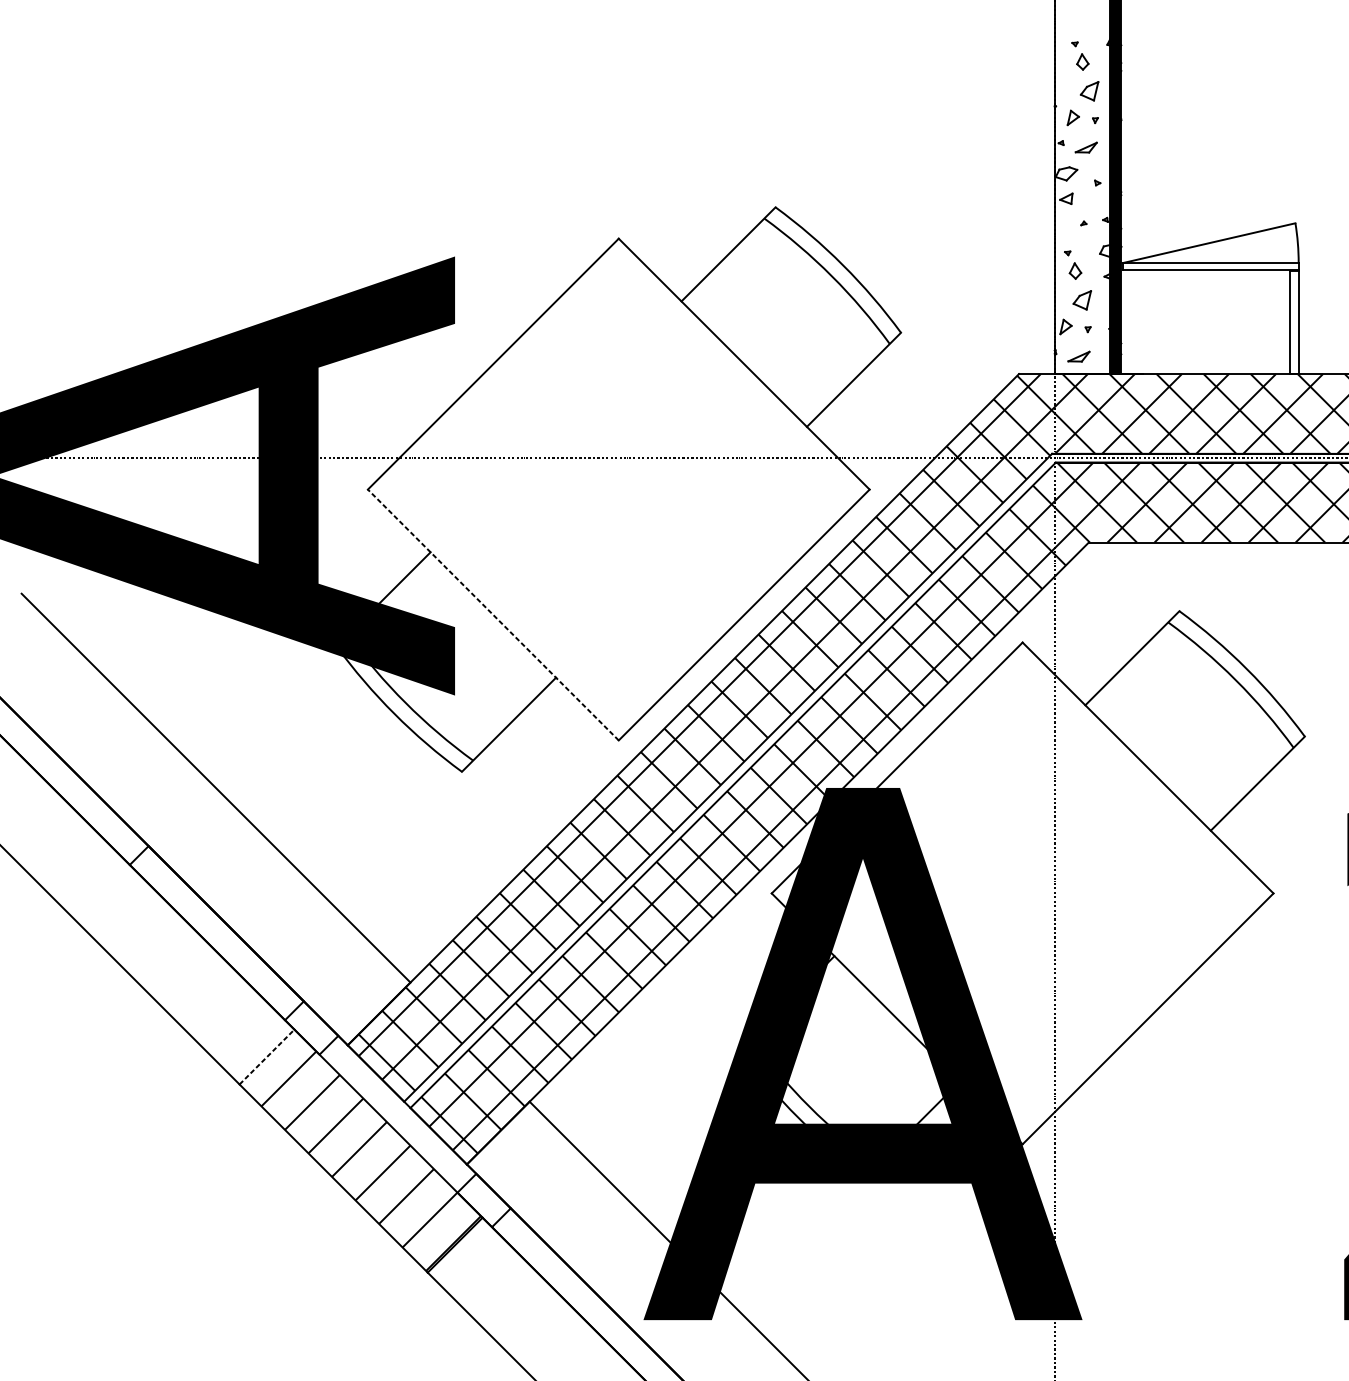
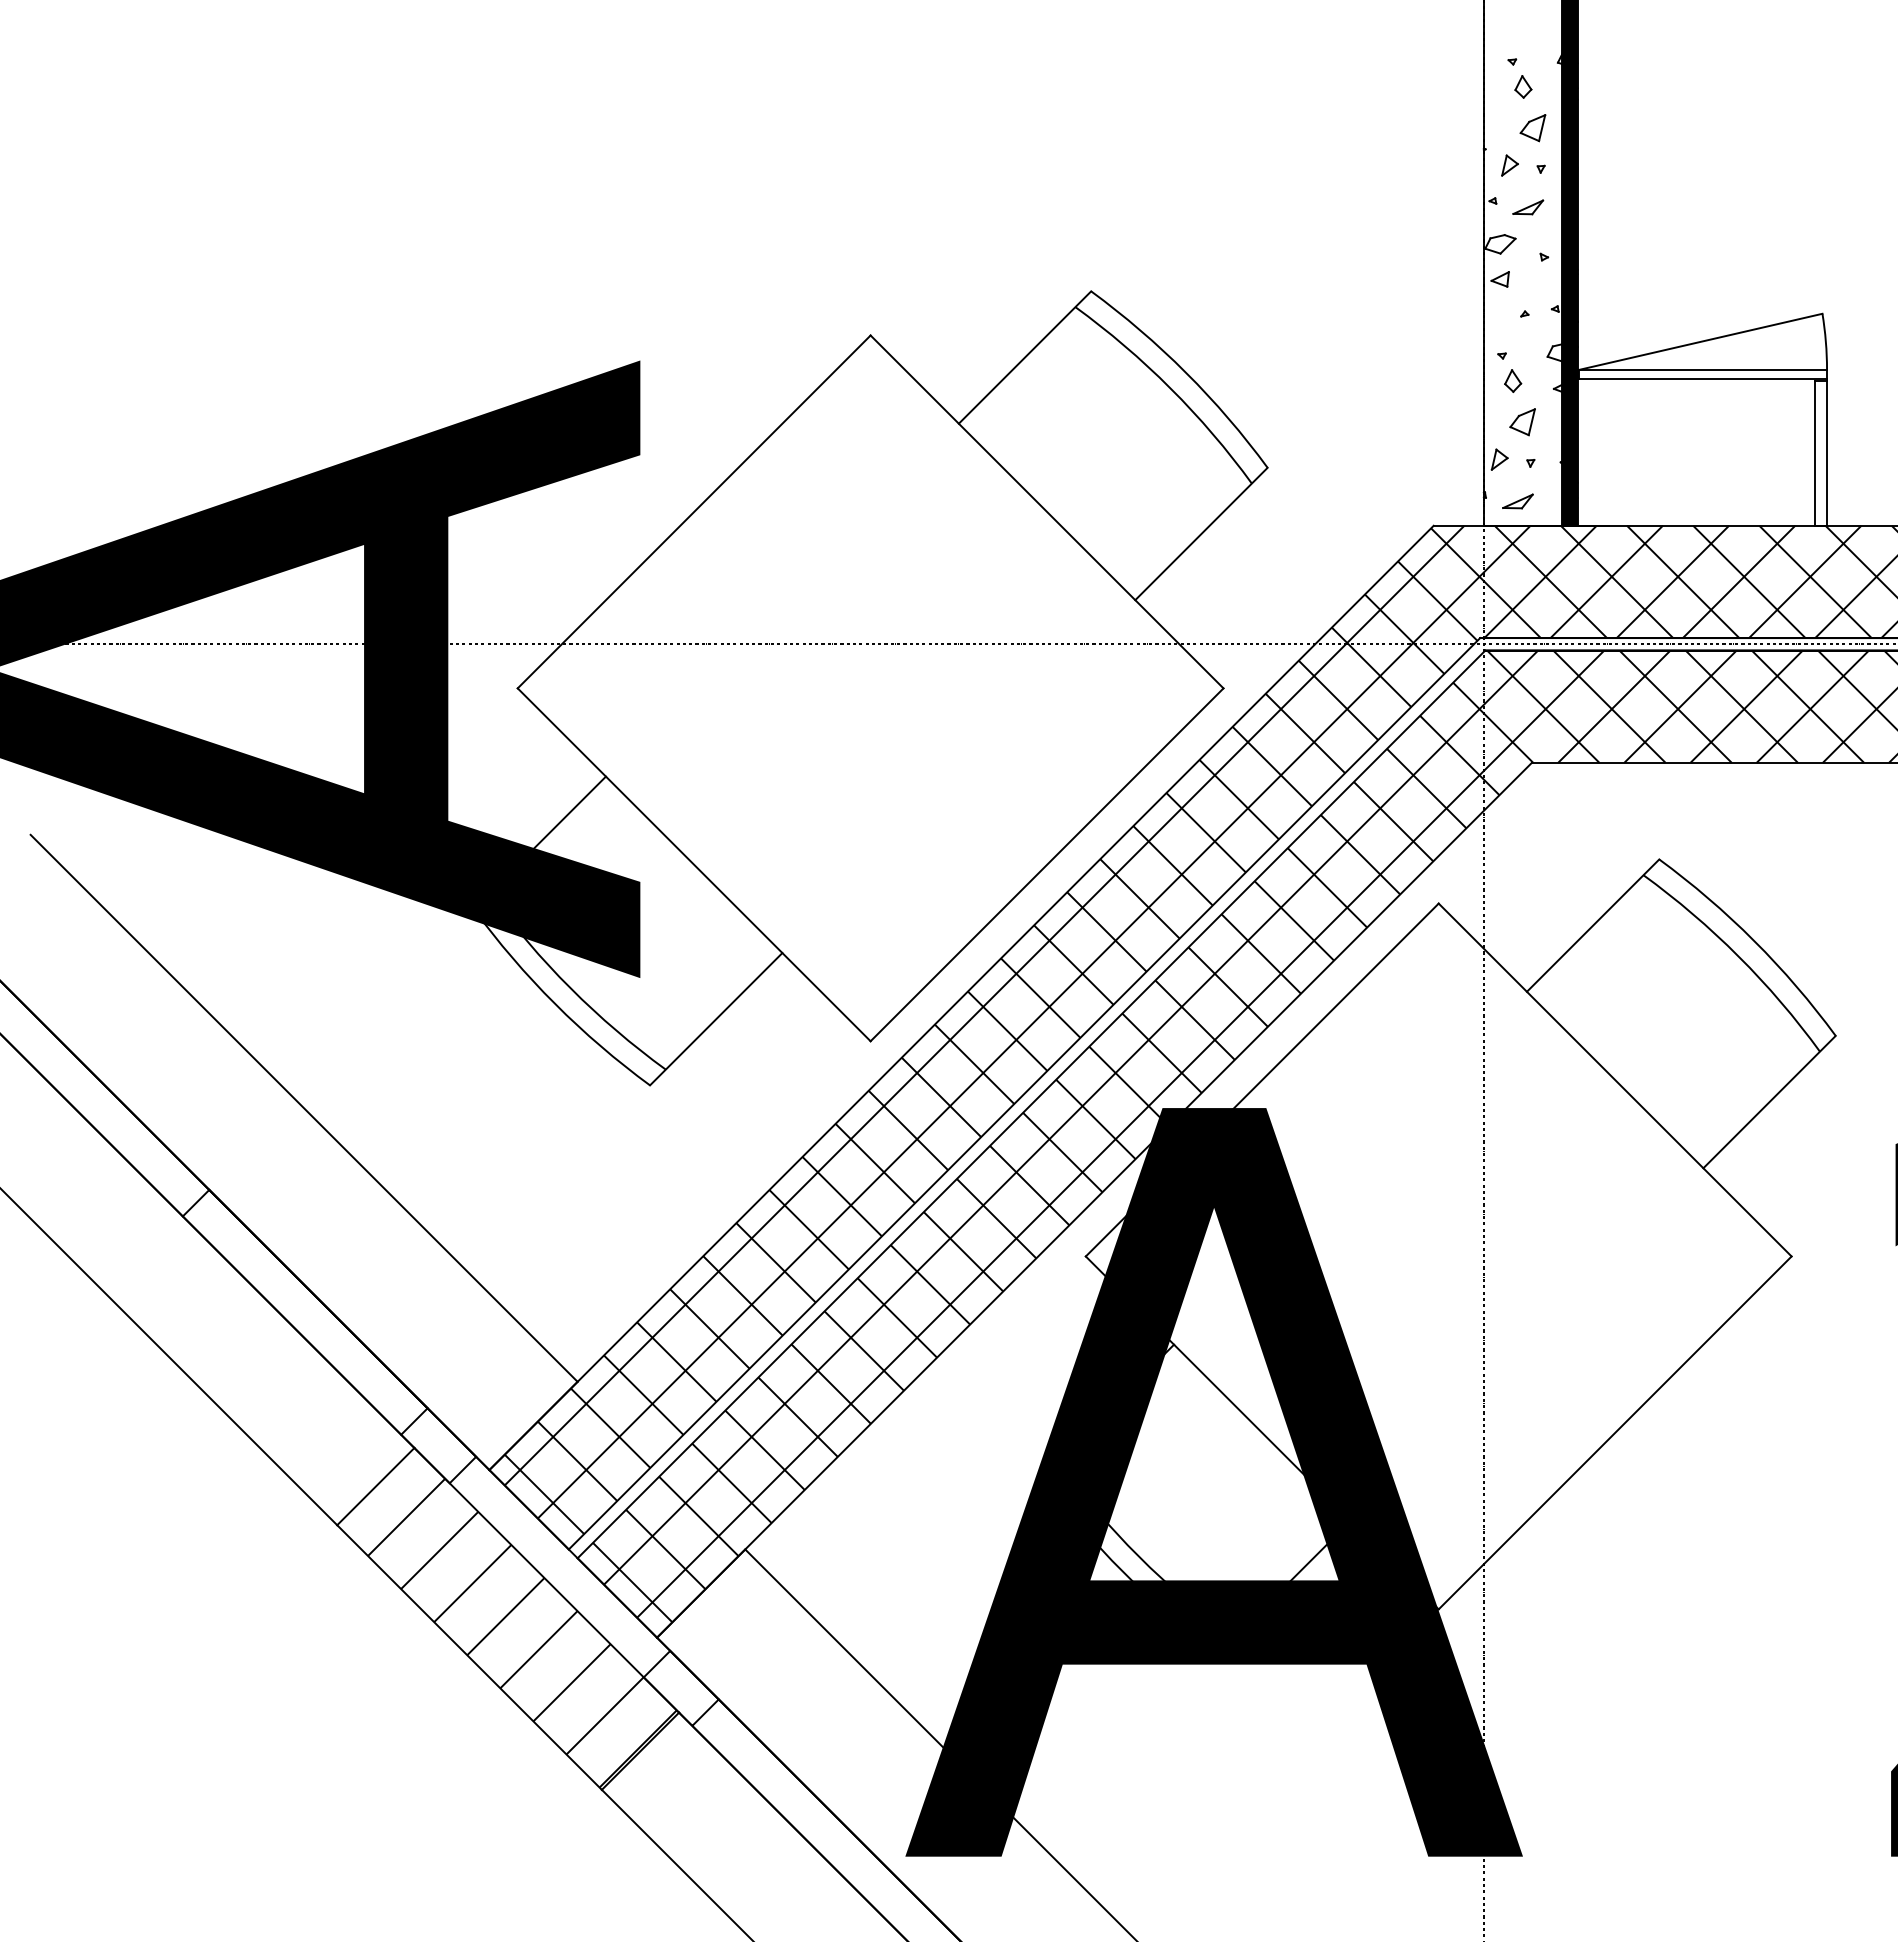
line: (493, 614) -> (694, 864), dashed -> solid
line: (266, 1056) -> (375, 1486), dashed -> solid

